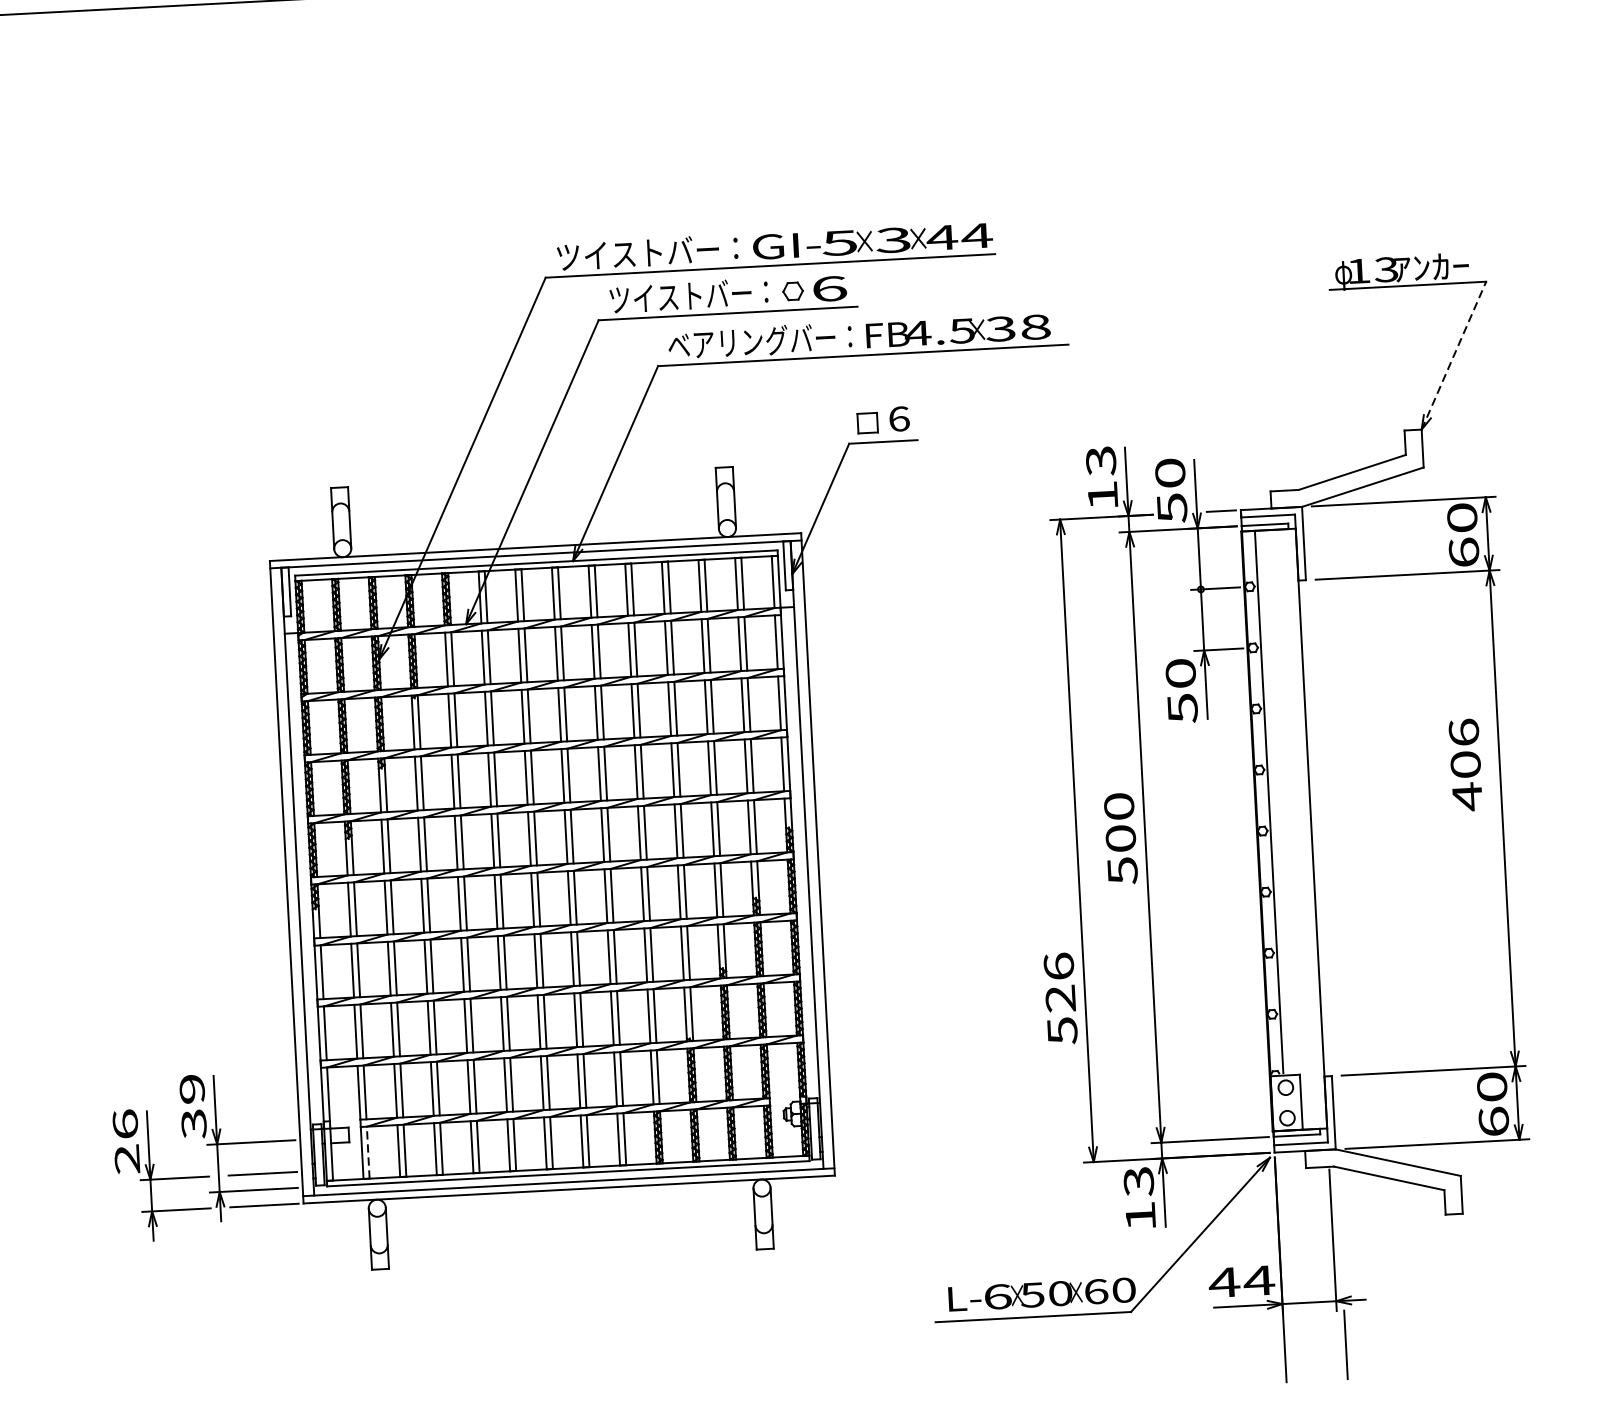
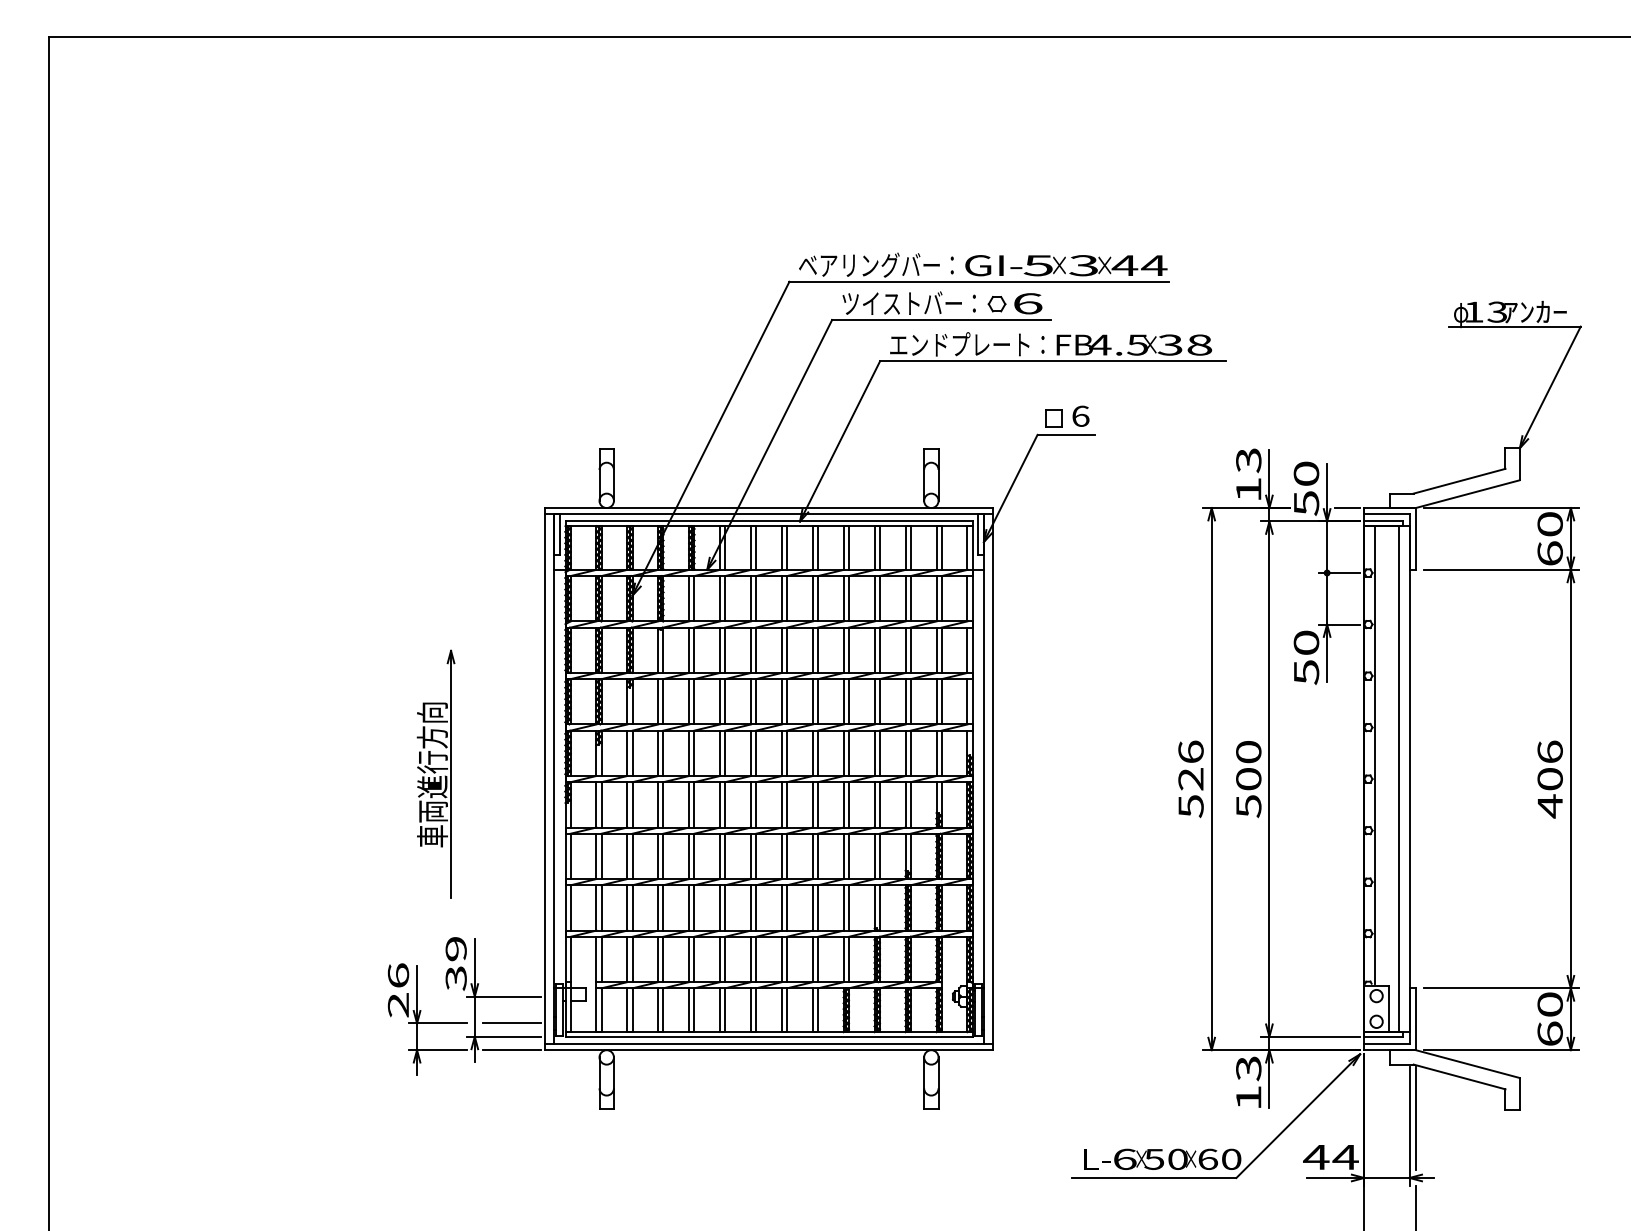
text: (647, 251) -> (876, 264), ツイストバー： -> ベアリングバー：
text: (751, 341) -> (959, 344), ベアリングバー： -> エンドプレート：
line: (1454, 355) -> (1550, 387), dashed -> solid
text: (1464, 765) -> (1549, 779), moved
line: (1298, 829) -> (1398, 779), added
part: (156, 882) -> (435, 773), added
text: (1060, 999) -> (1190, 779), moved
line: (368, 1152) -> (601, 1010), dashed -> solid
line: (1339, 1229) -> (1415, 1117), added

